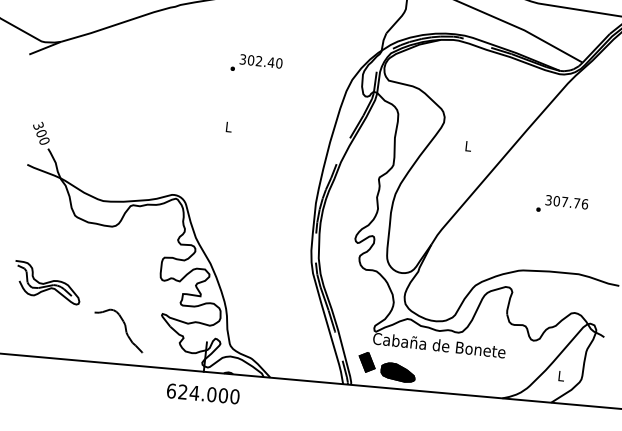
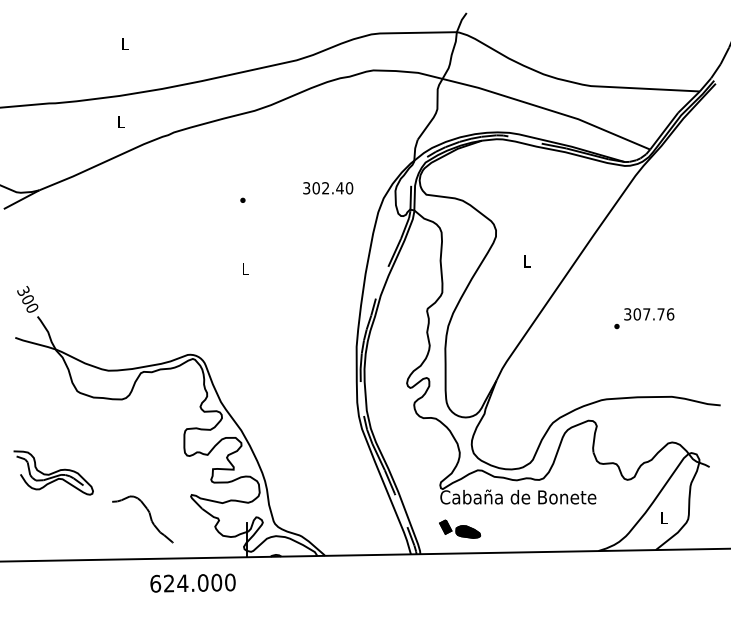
text: (261, 61) -> (328, 188), moved
part: (386, 366) -> (459, 528), size x0.6
text: (202, 393) -> (192, 582), moved

